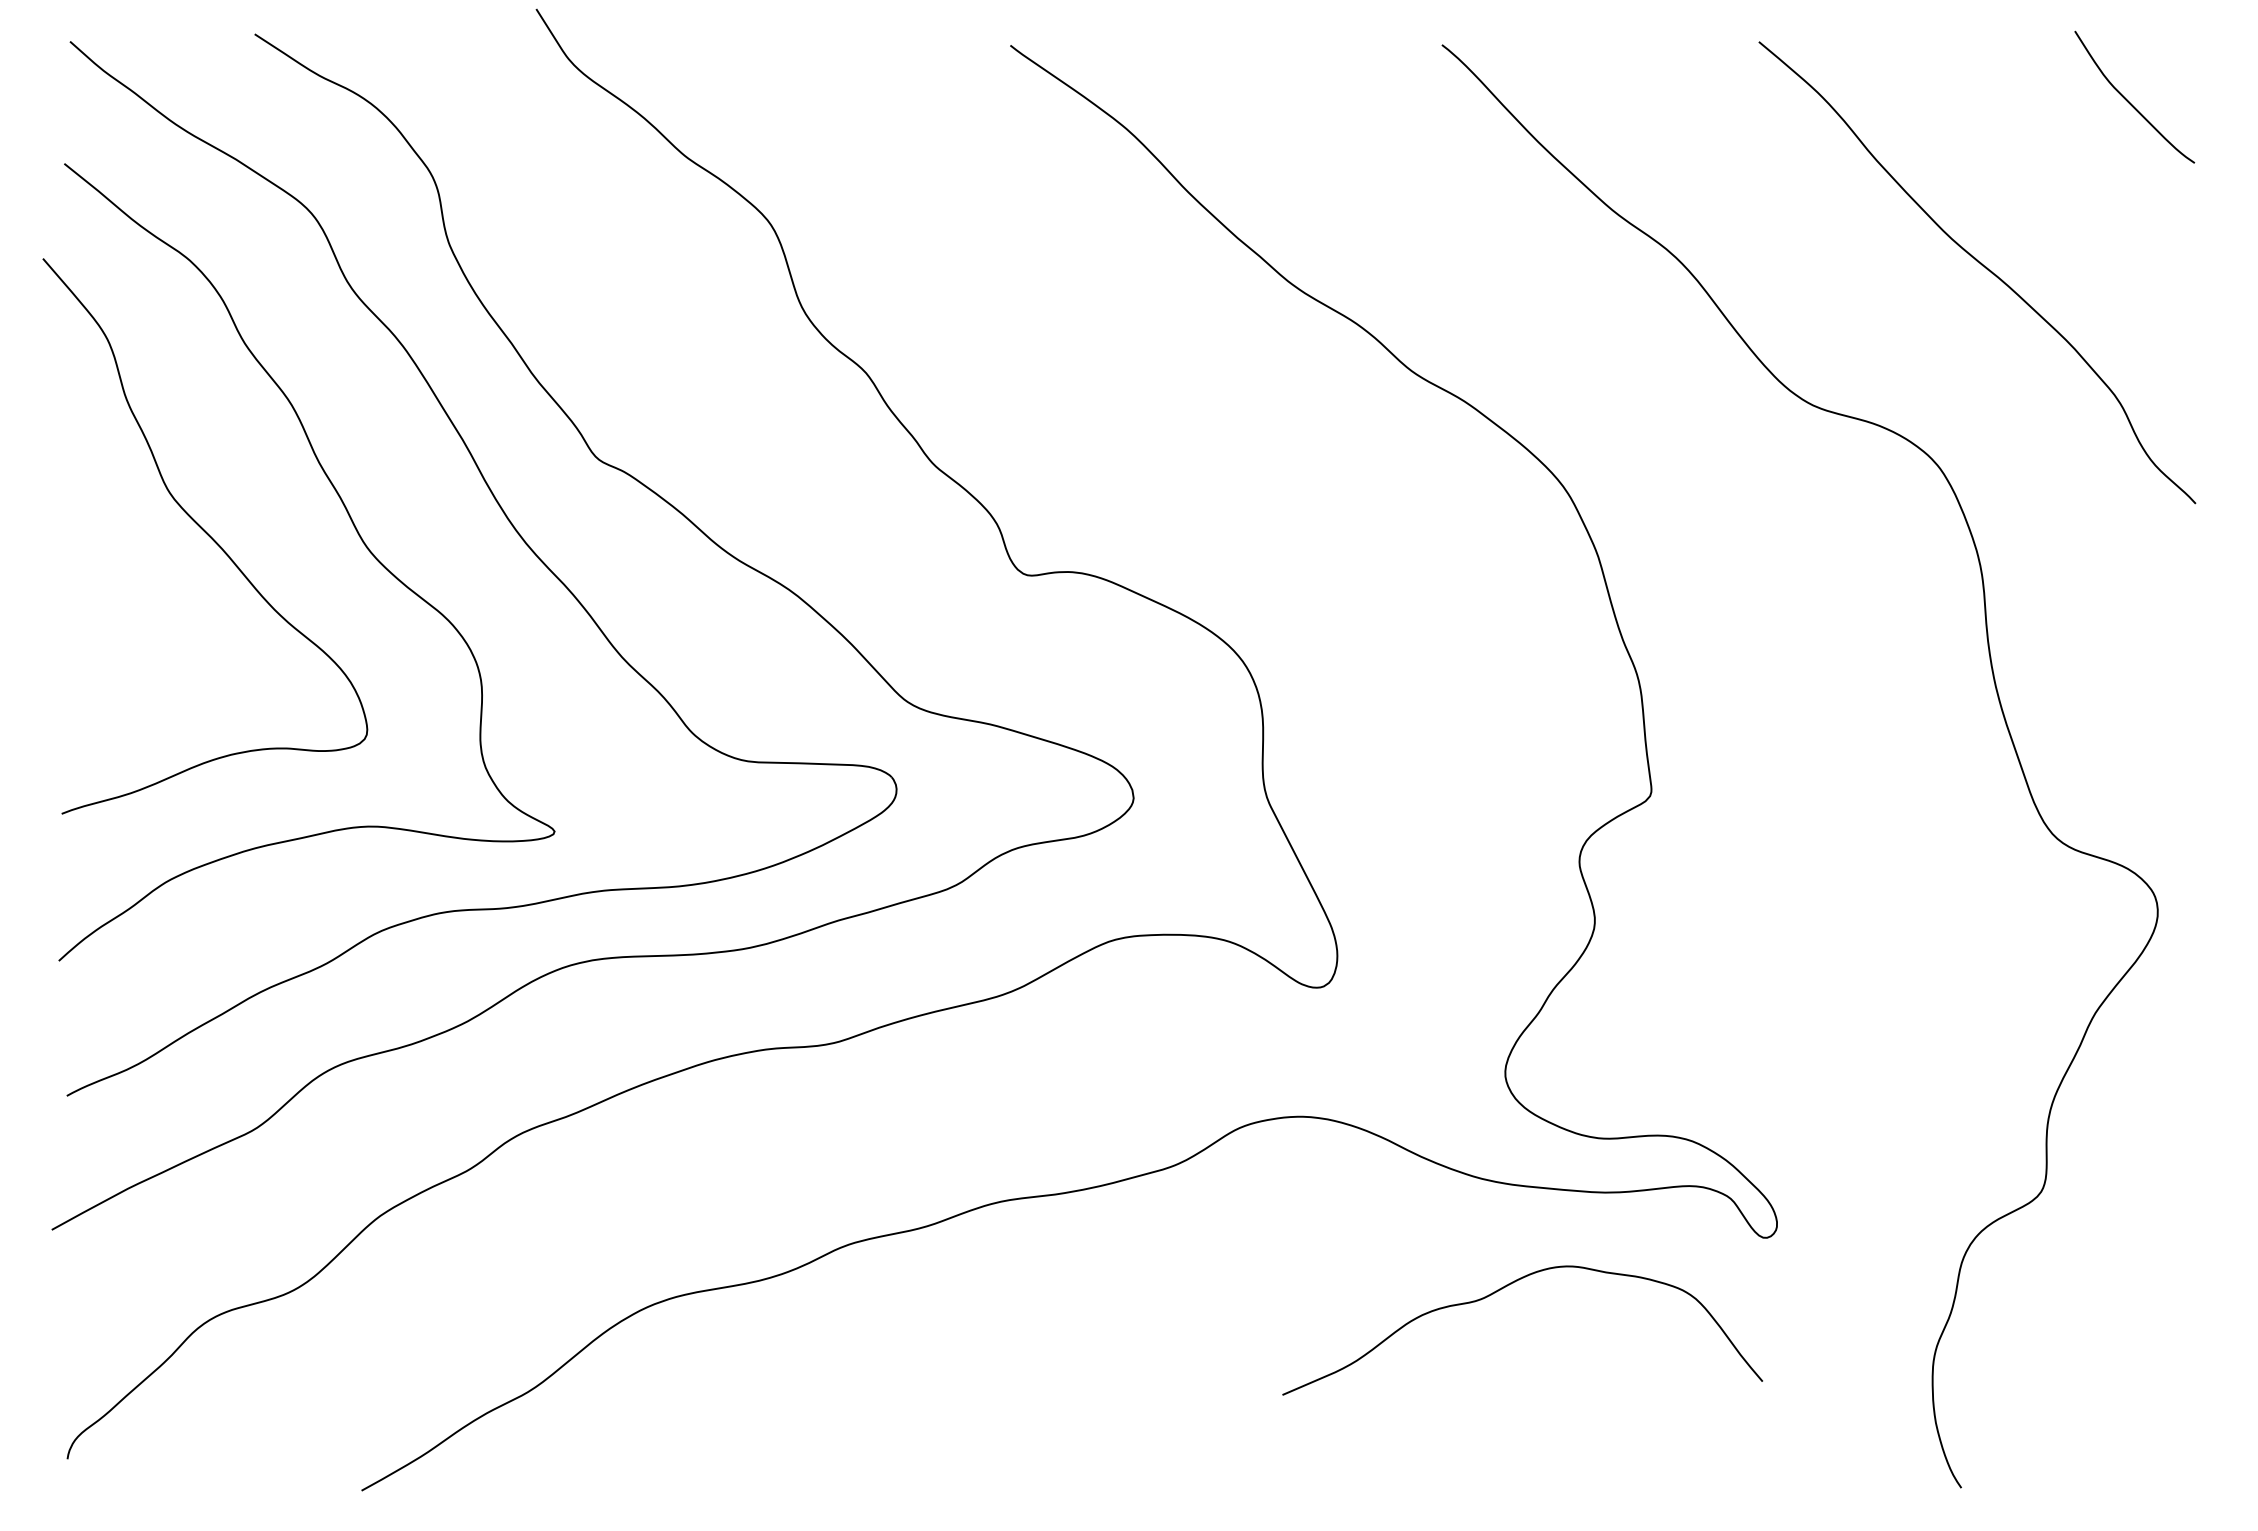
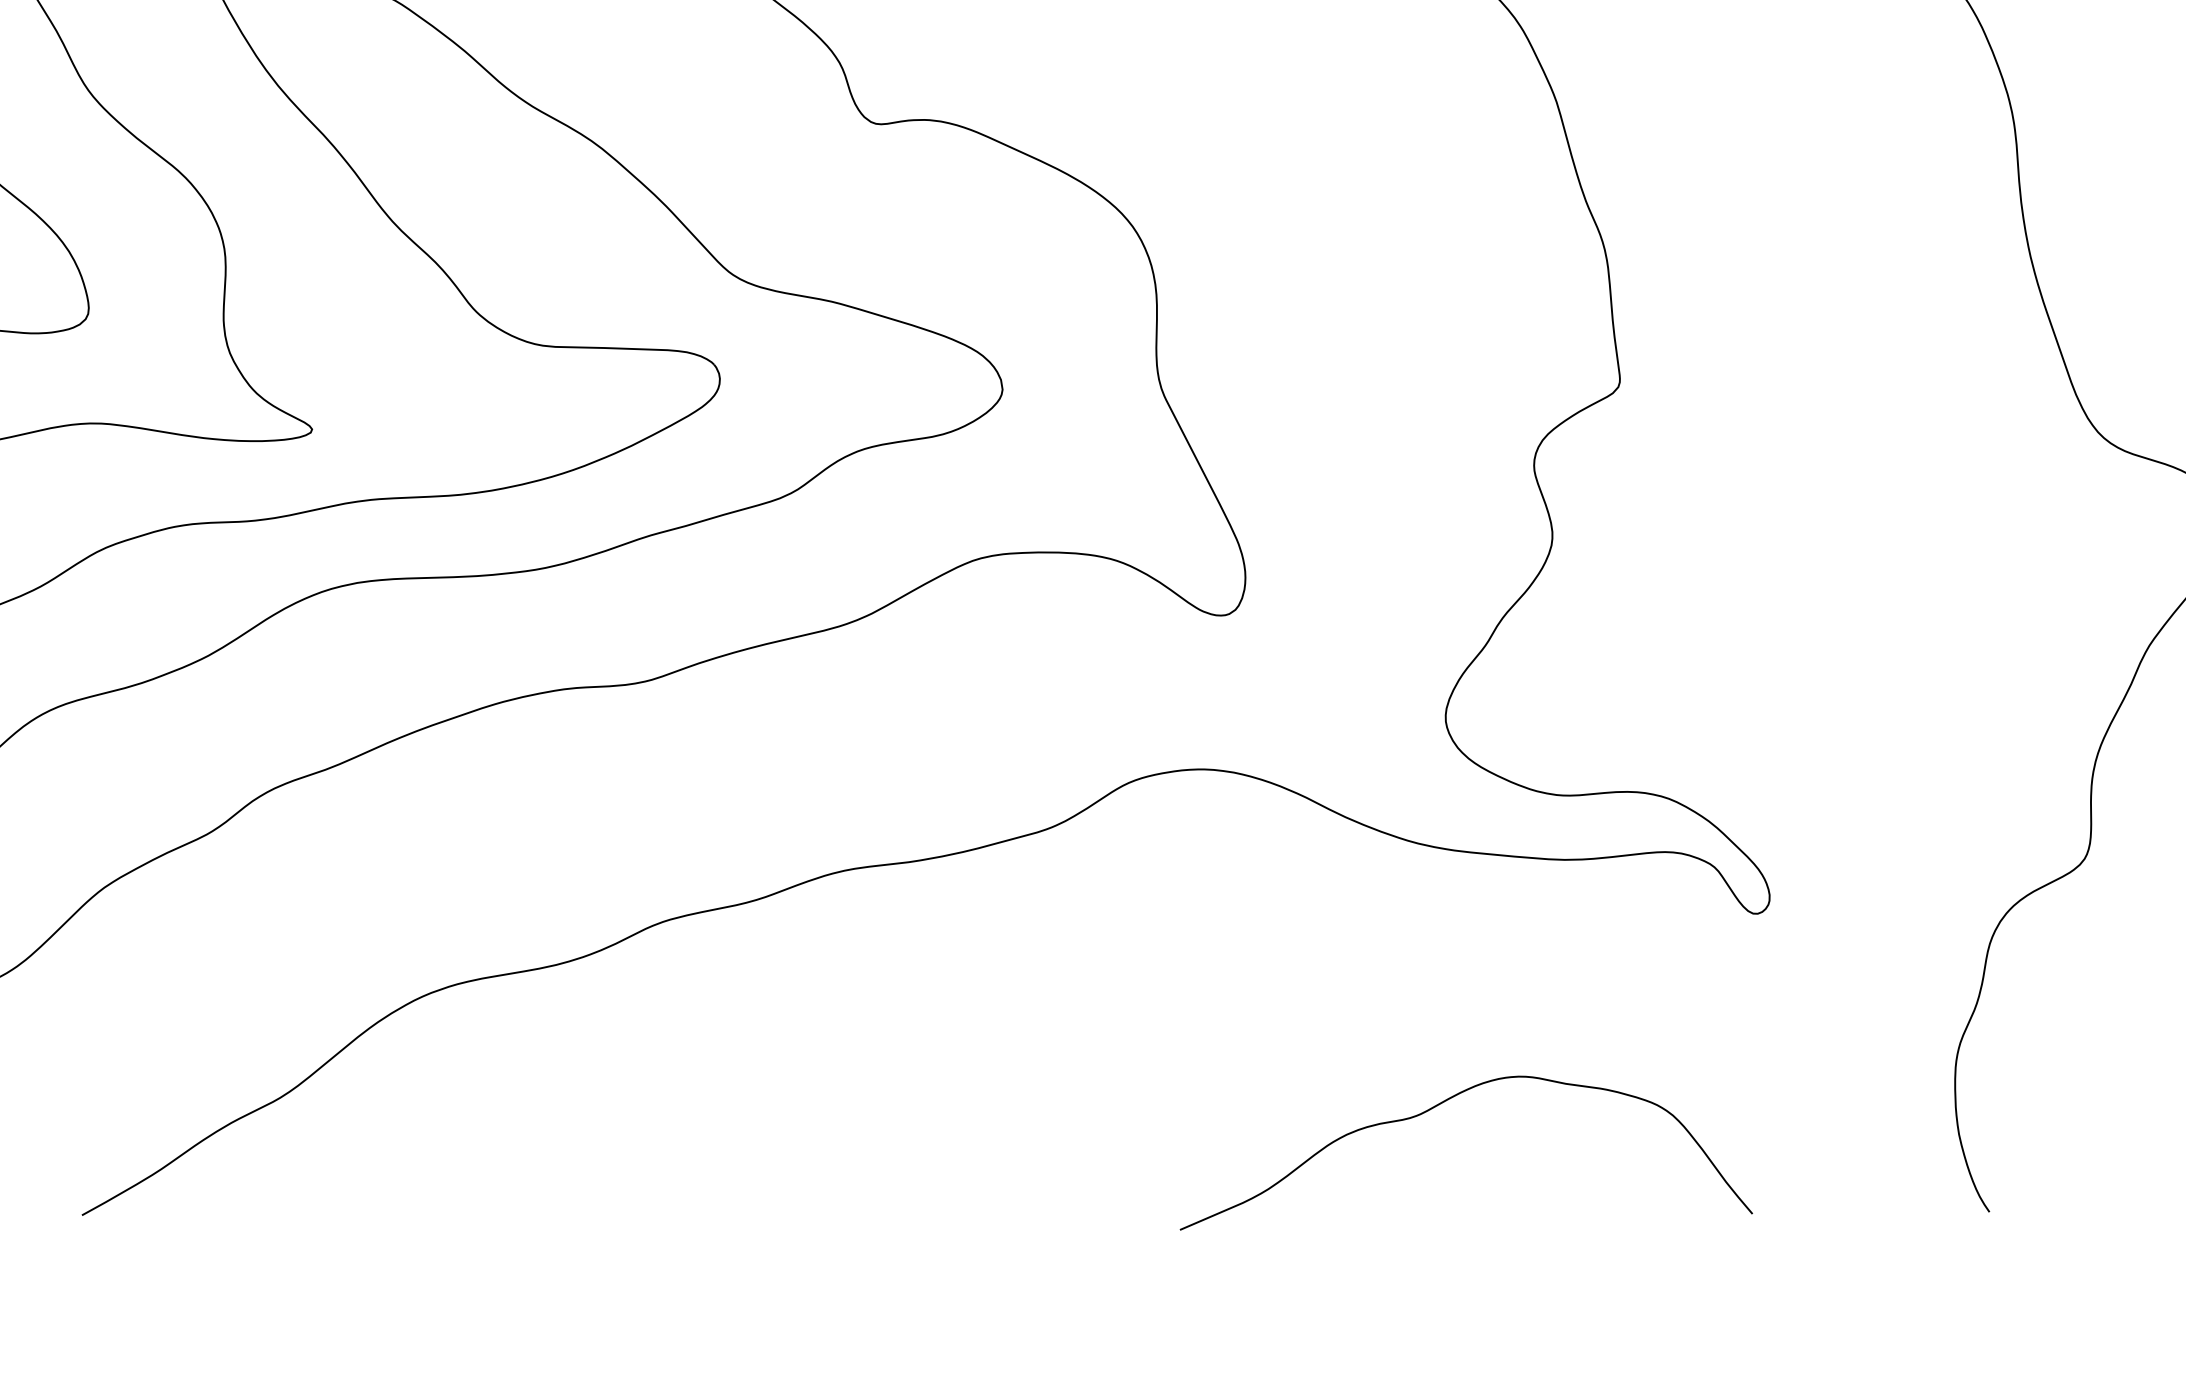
curve: (1502, 1289) -> (1442, 1104), moved

